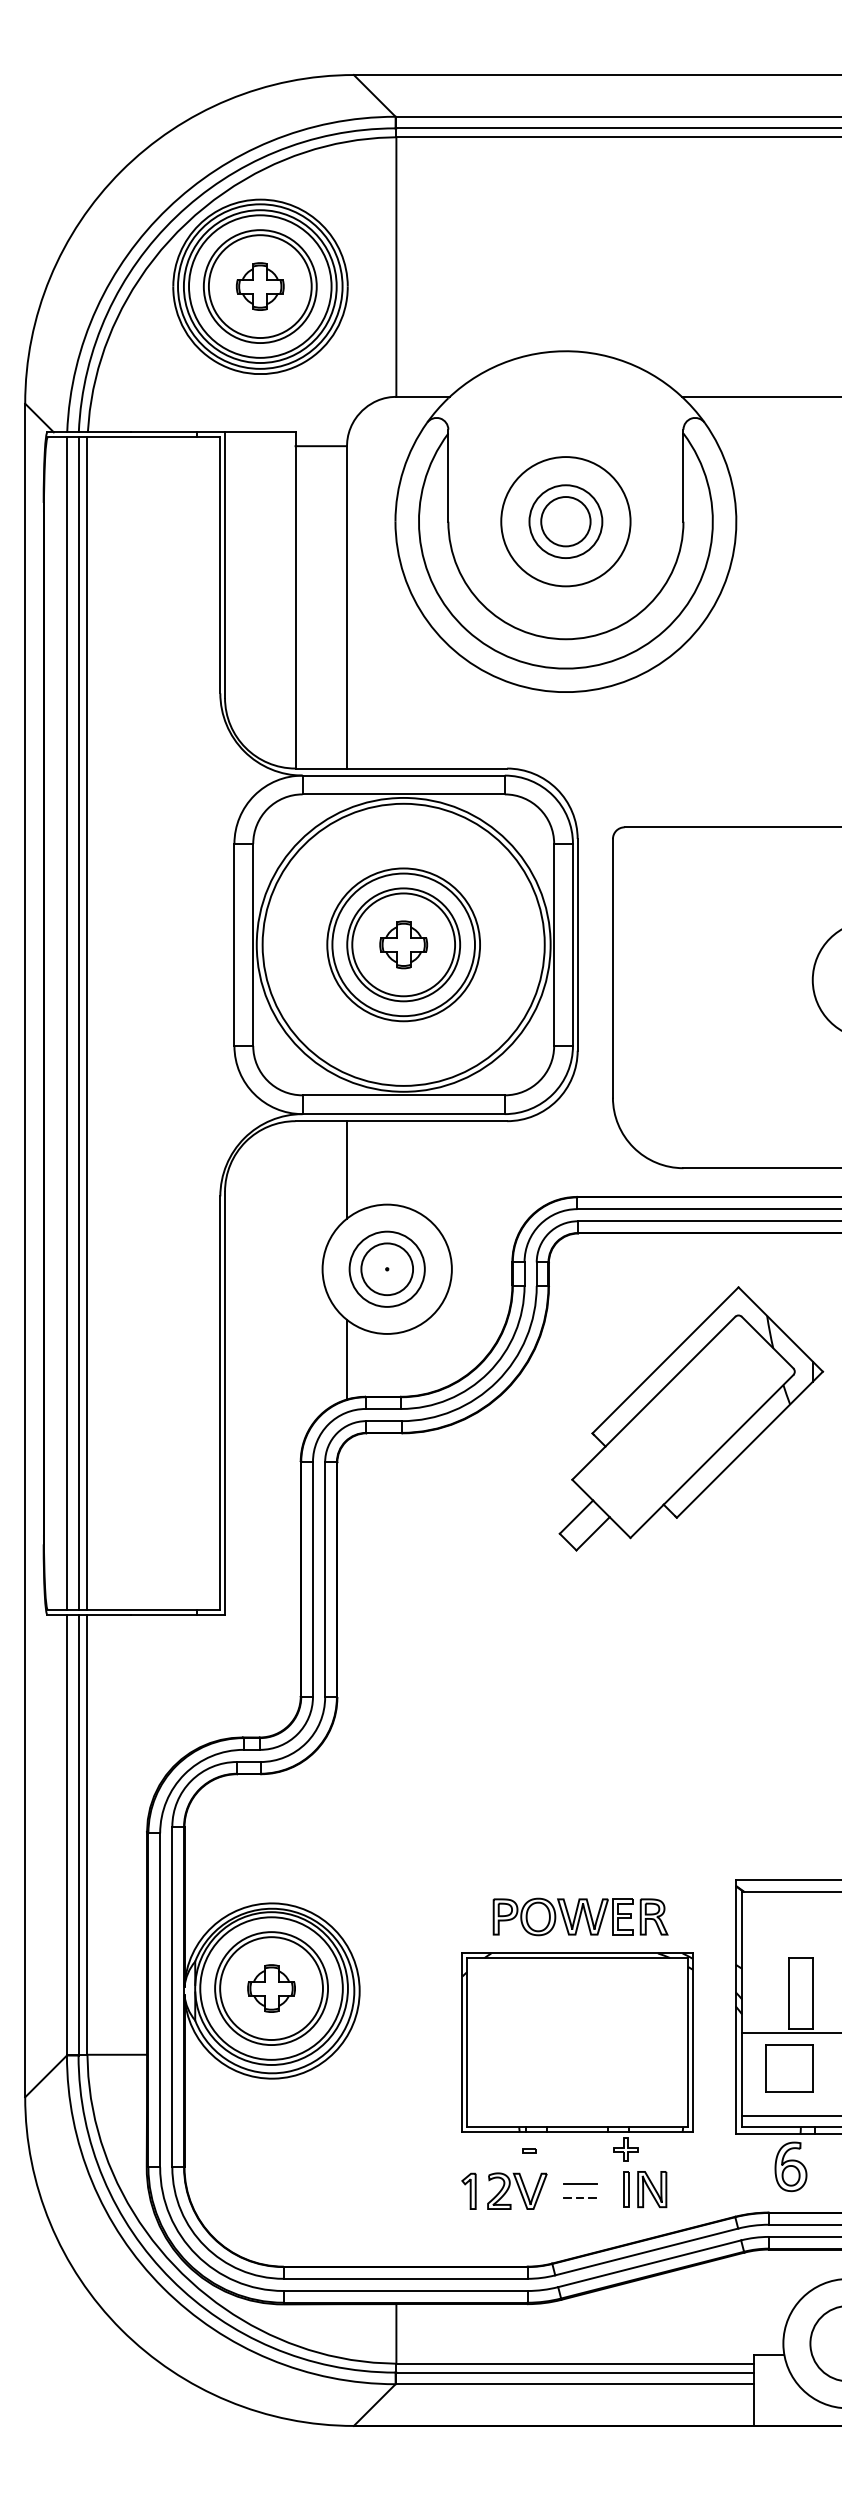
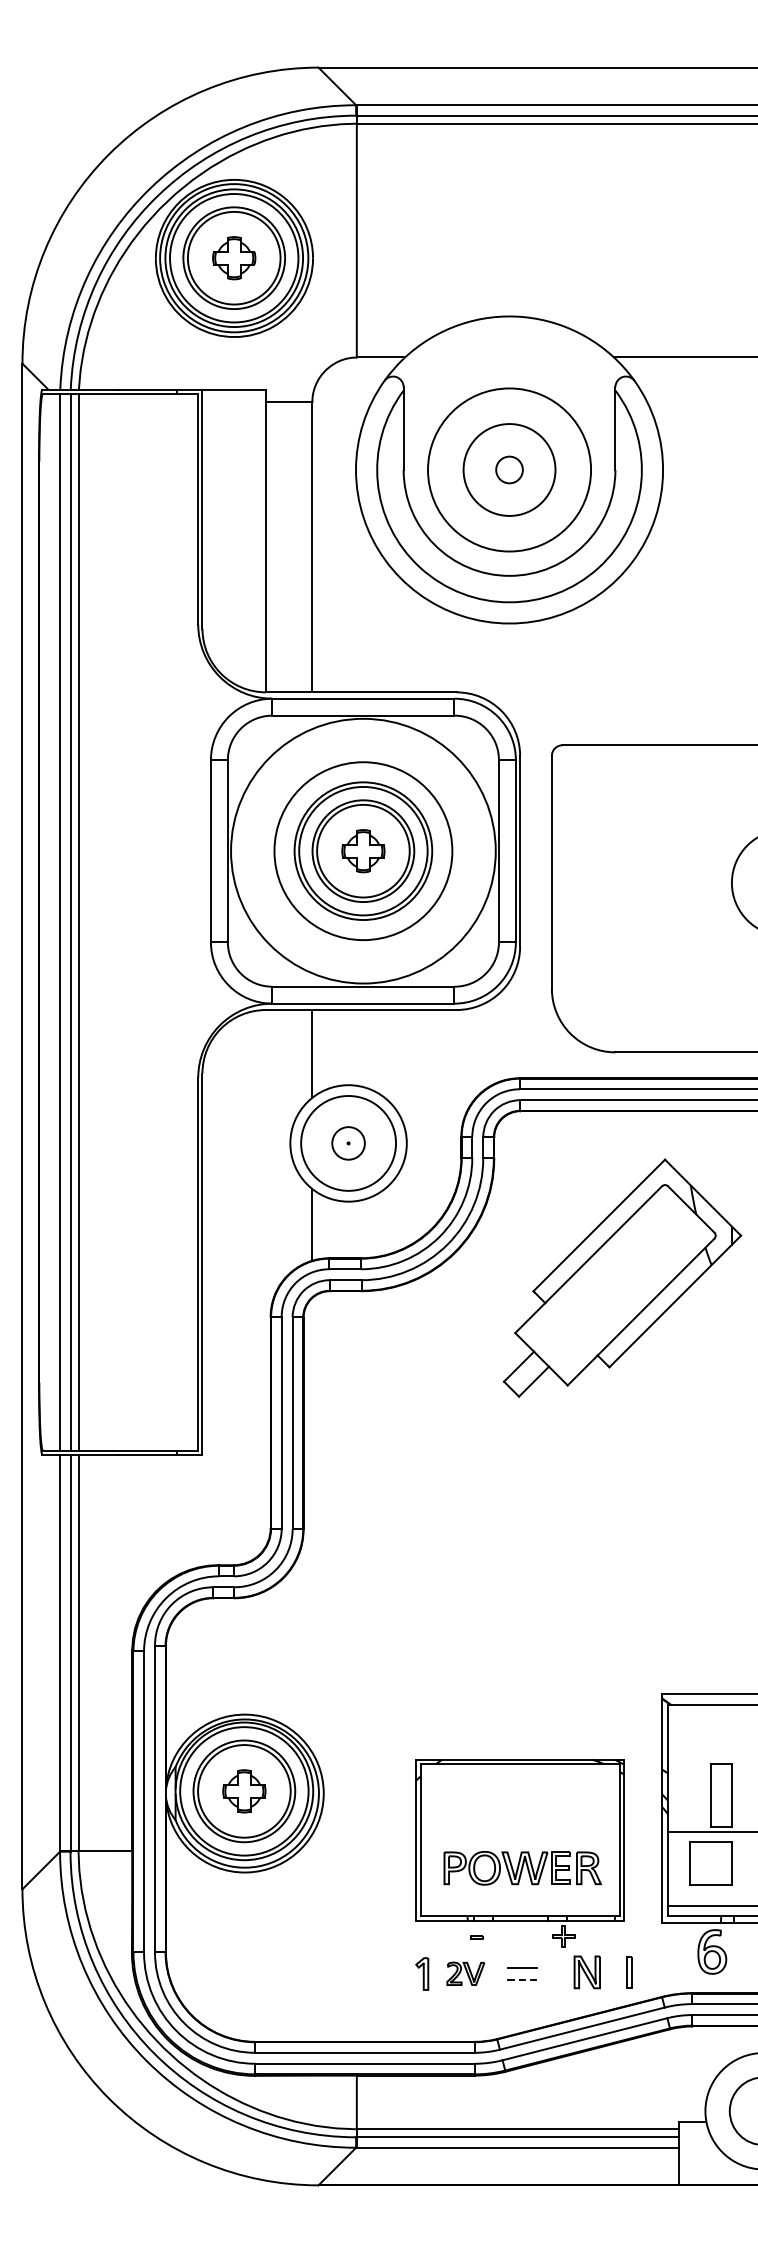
circle: (565, 521) -> (509, 469), size x0.6
circle: (565, 521) -> (509, 469), size x1.4
circle: (565, 521) -> (509, 469), size x1.4
circle: (403, 944) -> (363, 850), size x0.7
circle: (386, 1268) -> (347, 1142), size x1.4
circle: (387, 1269) -> (348, 1143), size x0.7
part: (580, 1916) -> (522, 1867), moved
part: (626, 2189) -> (629, 1972), moved
part: (517, 2190) -> (465, 1973), size x0.7

